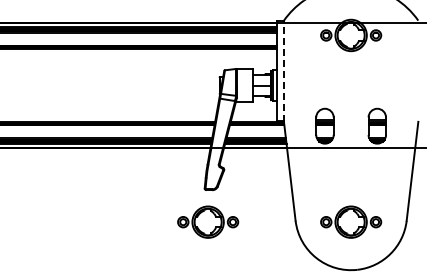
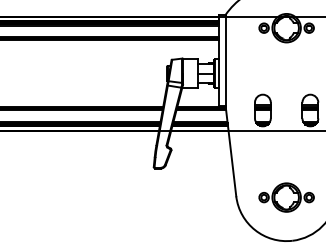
line: (283, 71) -> (225, 60), dashed -> solid
part: (208, 221) -> (157, 196), removed

